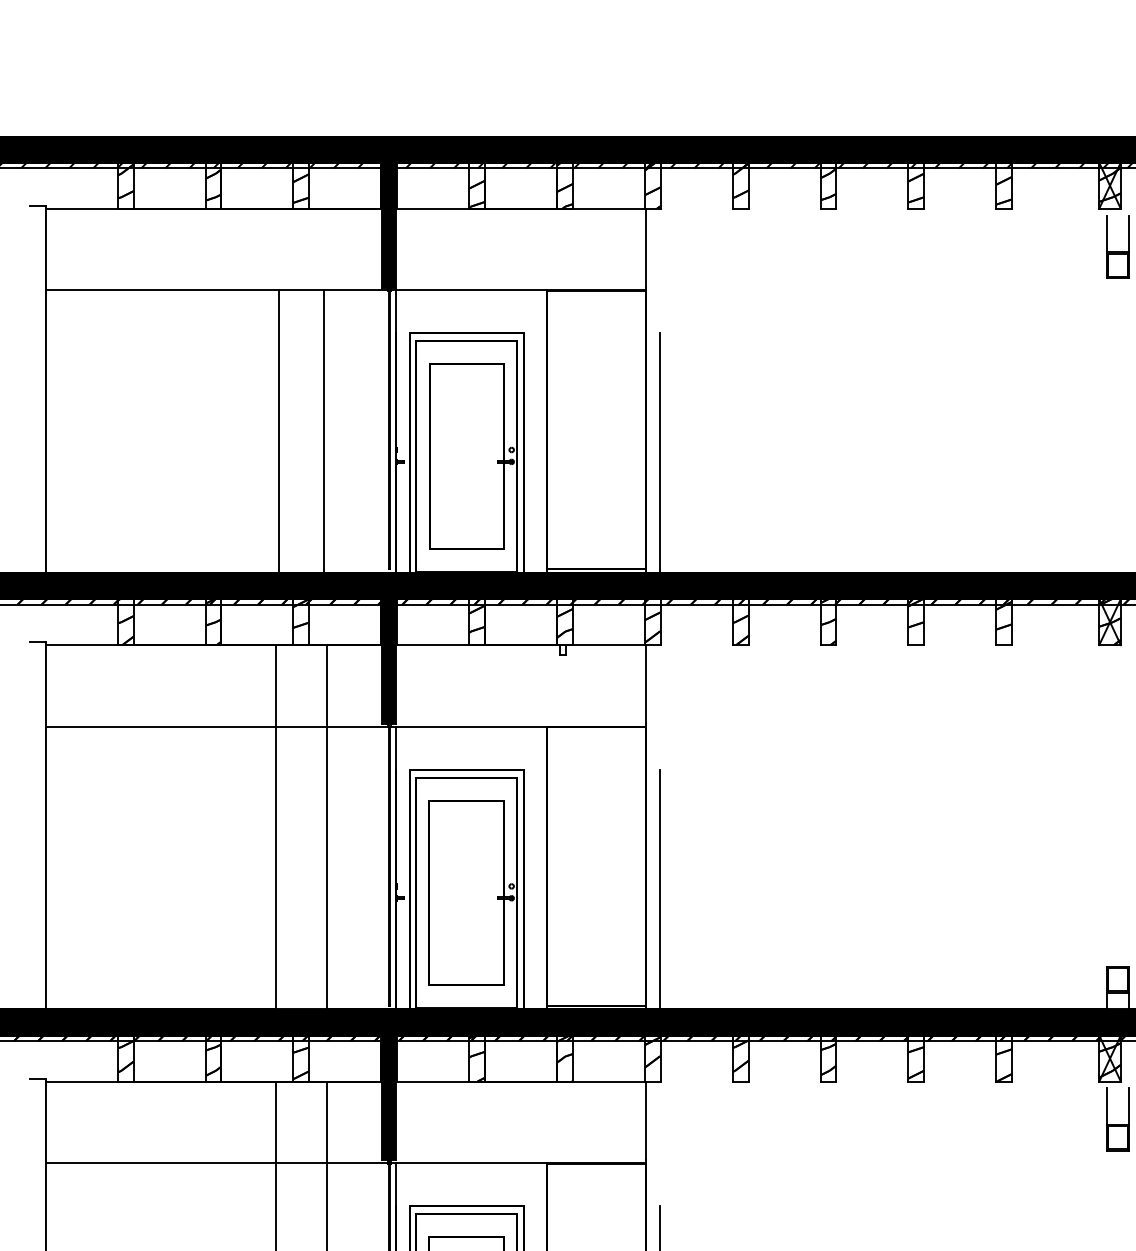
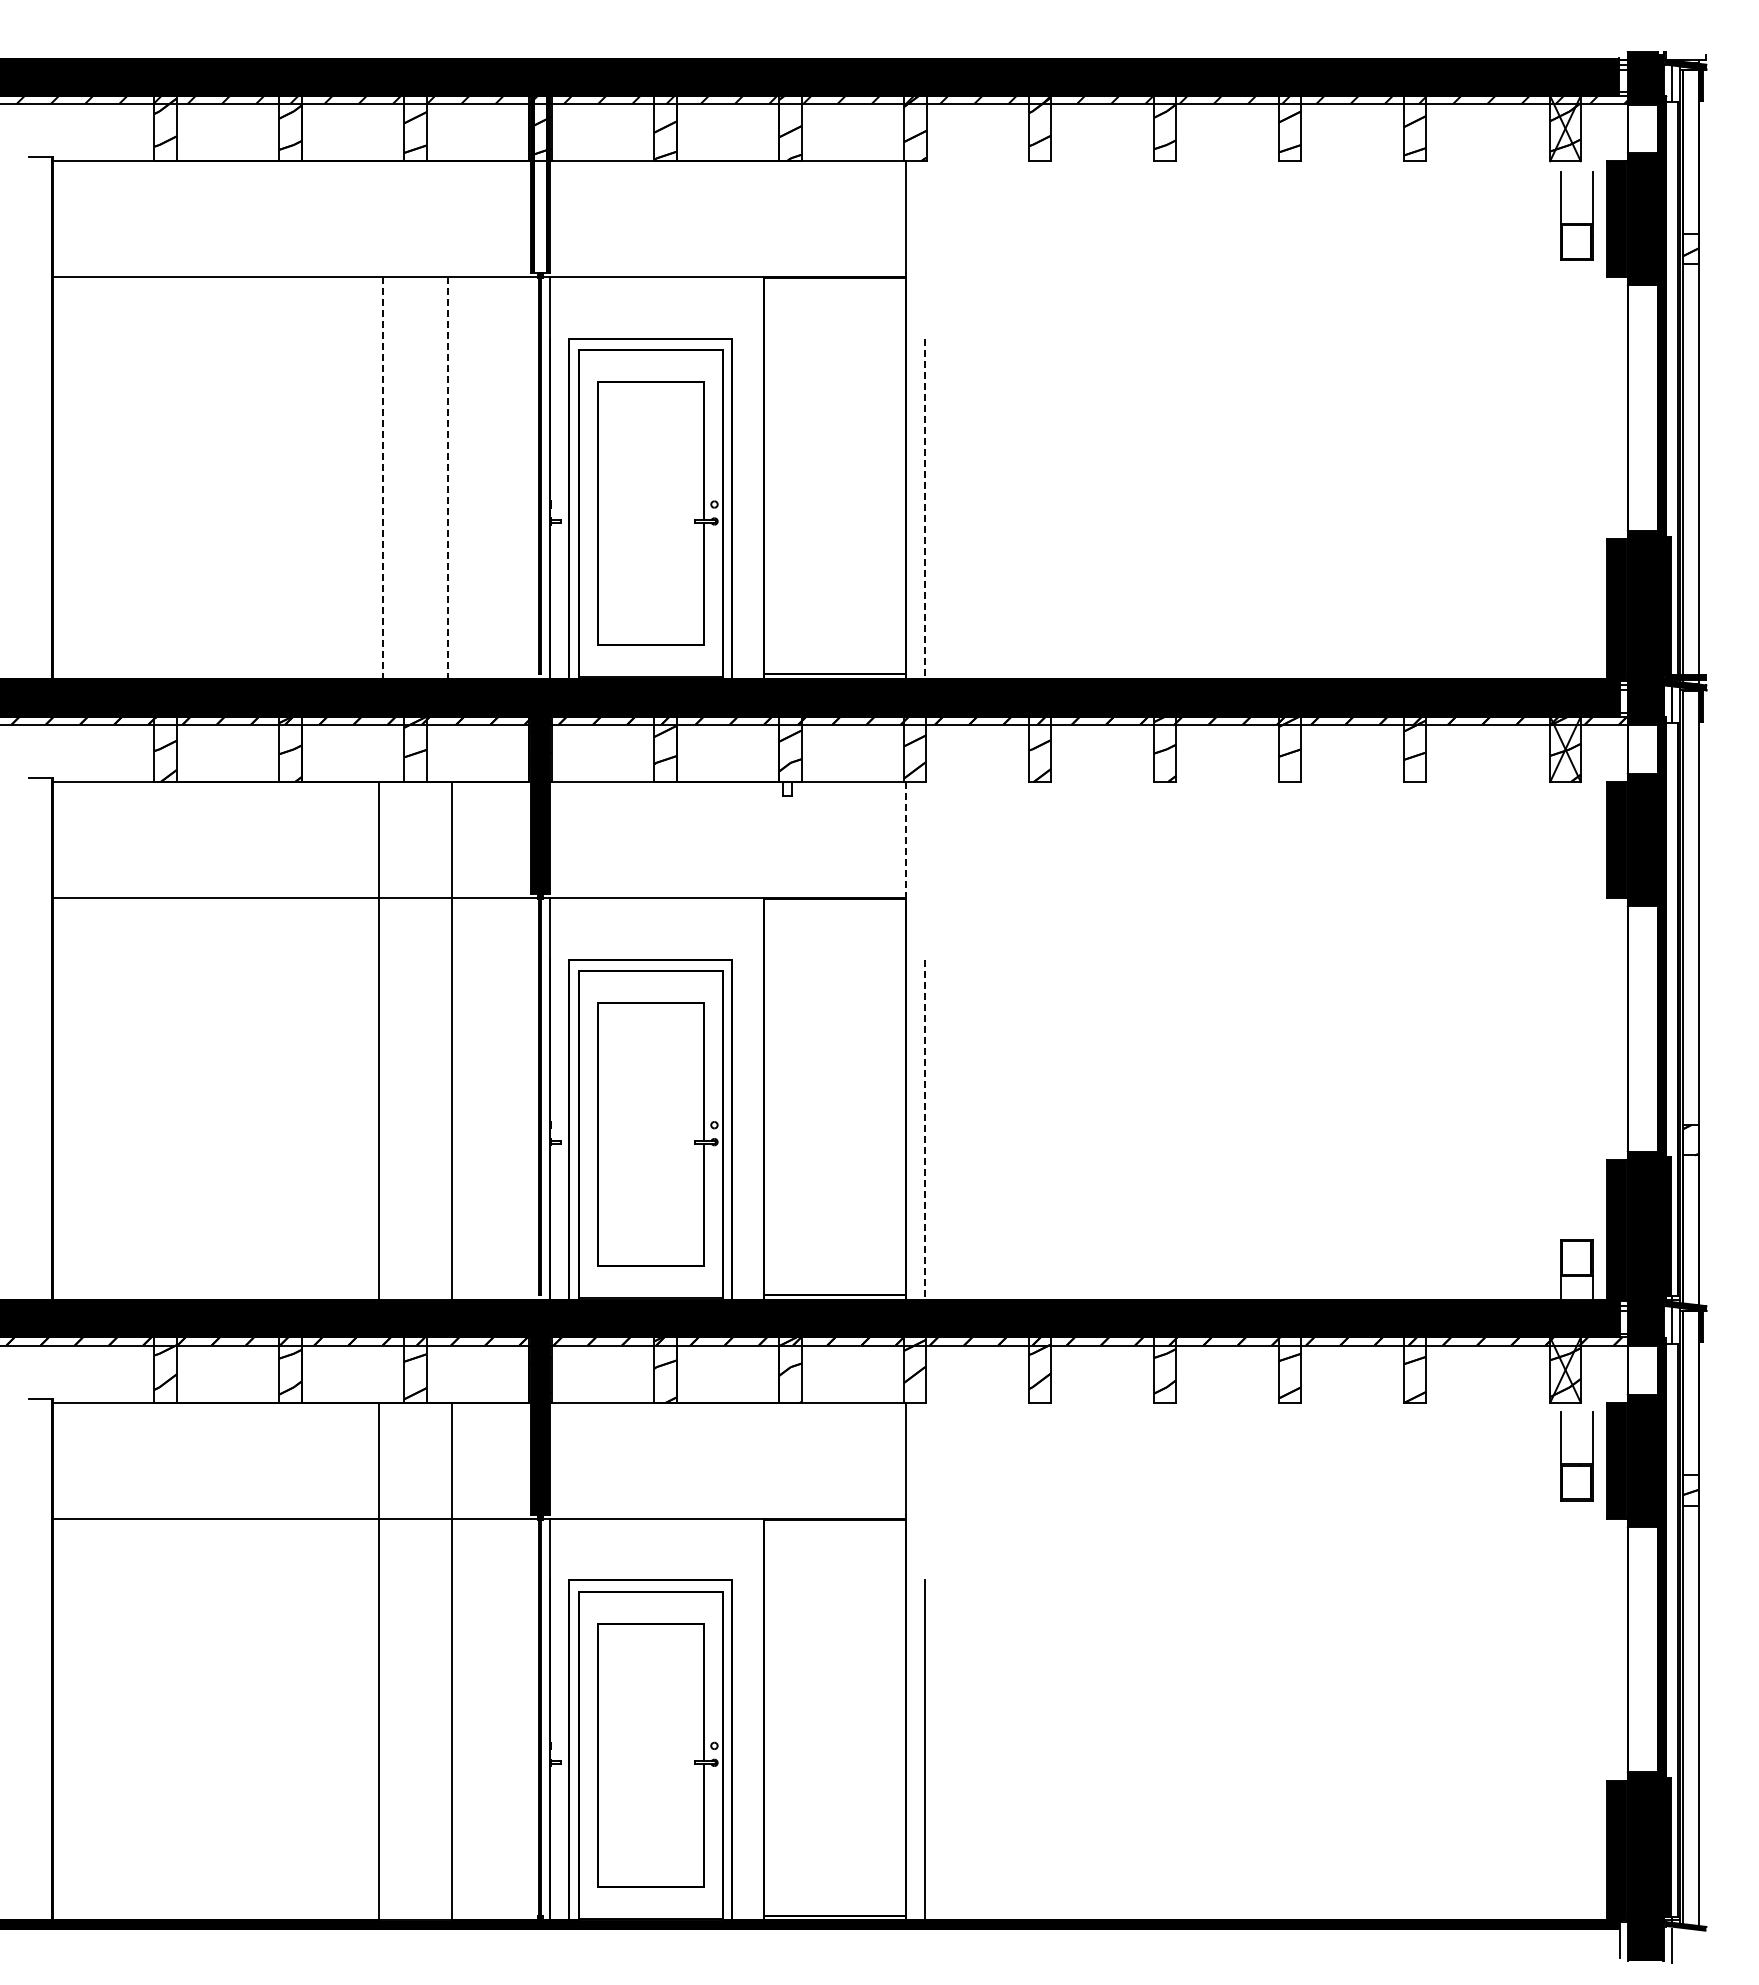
fill: (389, 224) -> (540, 184), removed
line: (278, 431) -> (382, 478), solid -> dashed
line: (324, 431) -> (448, 478), solid -> dashed
line: (659, 453) -> (924, 509), solid -> dashed
line: (645, 684) -> (905, 838), solid -> dashed
line: (659, 890) -> (924, 1130), solid -> dashed

